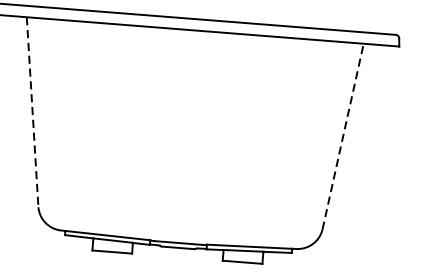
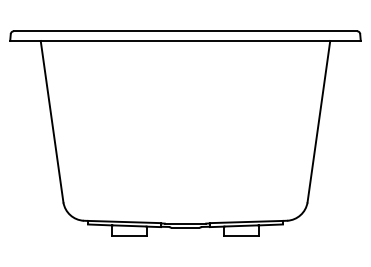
line: (33, 111) -> (52, 121), dashed -> solid
line: (342, 136) -> (318, 121), dashed -> solid

